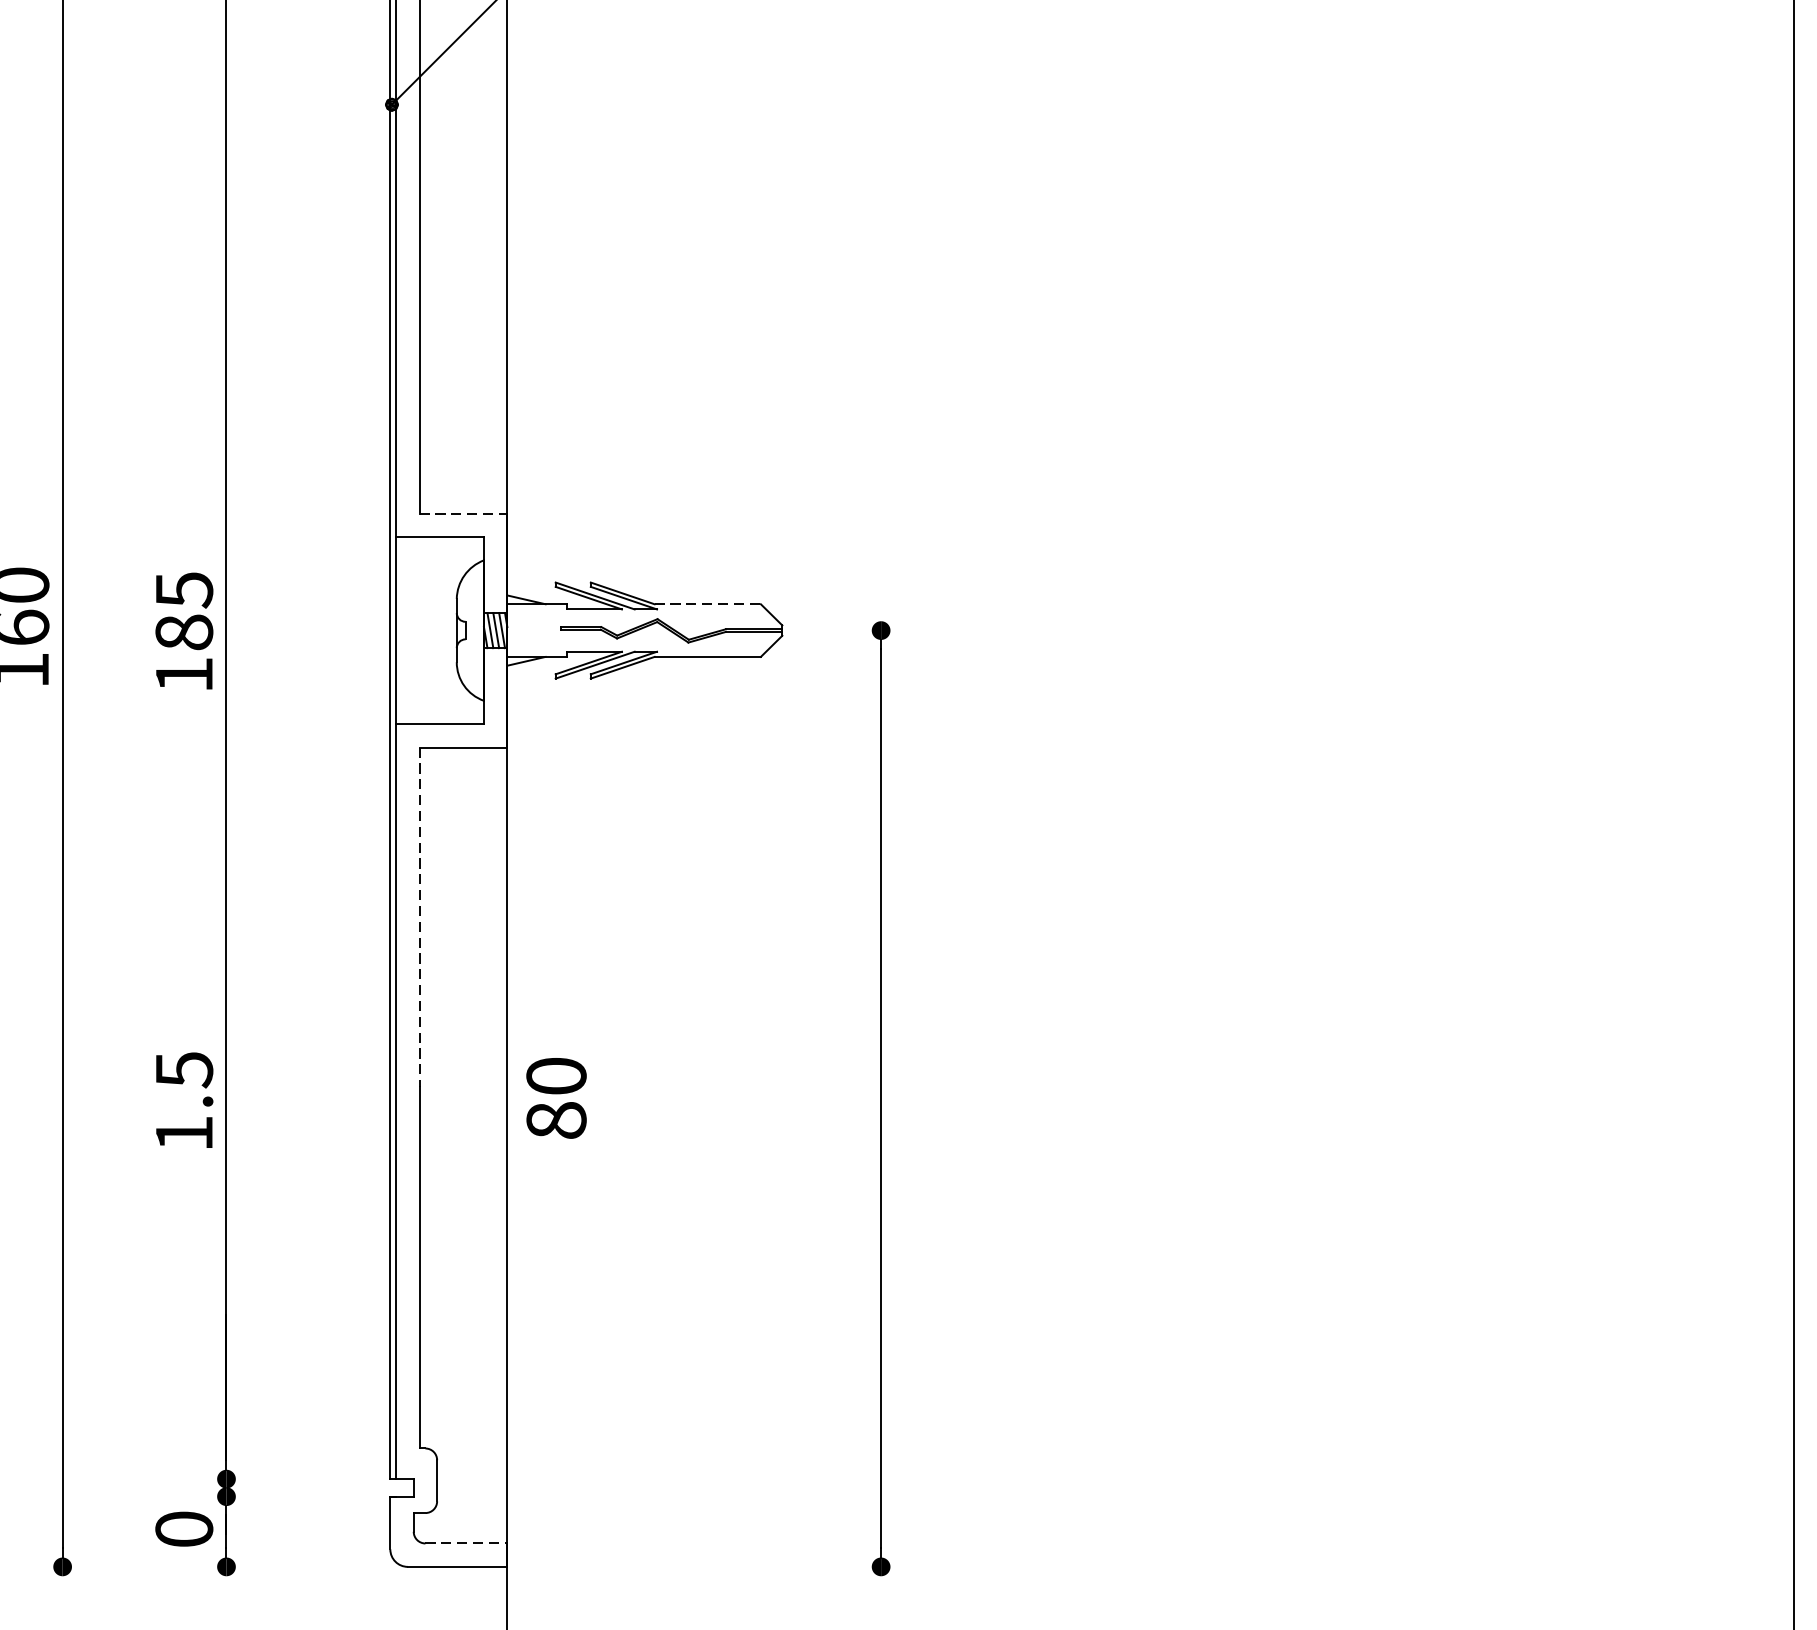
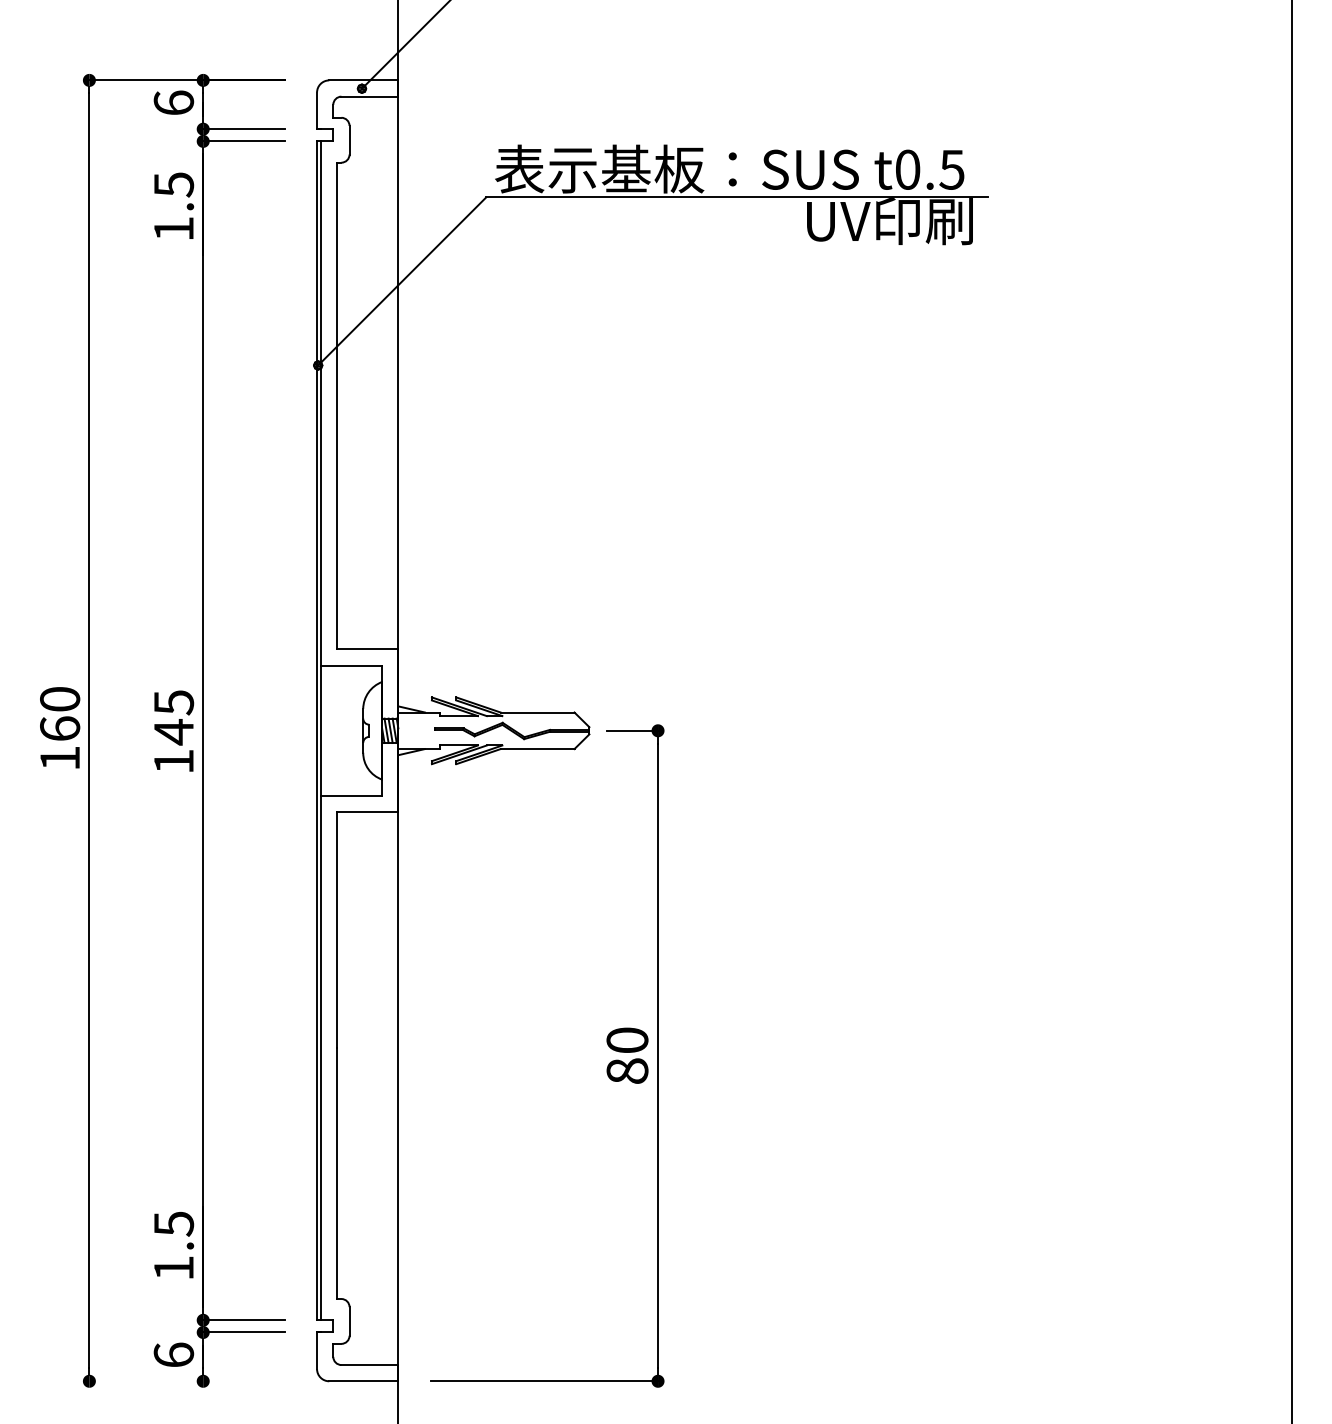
line: (464, 513) -> (368, 649), dashed -> solid
line: (707, 604) -> (537, 712), dashed -> solid
line: (844, 630) -> (632, 730), added
text: (183, 633) -> (173, 732), 185 -> 145
line: (419, 918) -> (337, 930), dashed -> solid
text: (556, 1097) -> (627, 1055), moved
text: (185, 1100) -> (174, 1245), moved
line: (284, 1479) -> (243, 1320), added
line: (284, 1496) -> (243, 1332), added
text: (183, 1528) -> (173, 1354), 0 -> 6
line: (467, 1544) -> (370, 1365), dashed -> solid
line: (717, 1567) -> (544, 1381), added

